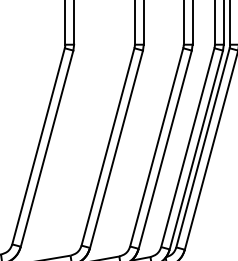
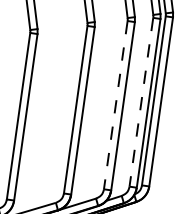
line: (156, 147) -> (115, 105), solid -> dashed
line: (187, 147) -> (141, 102), solid -> dashed

